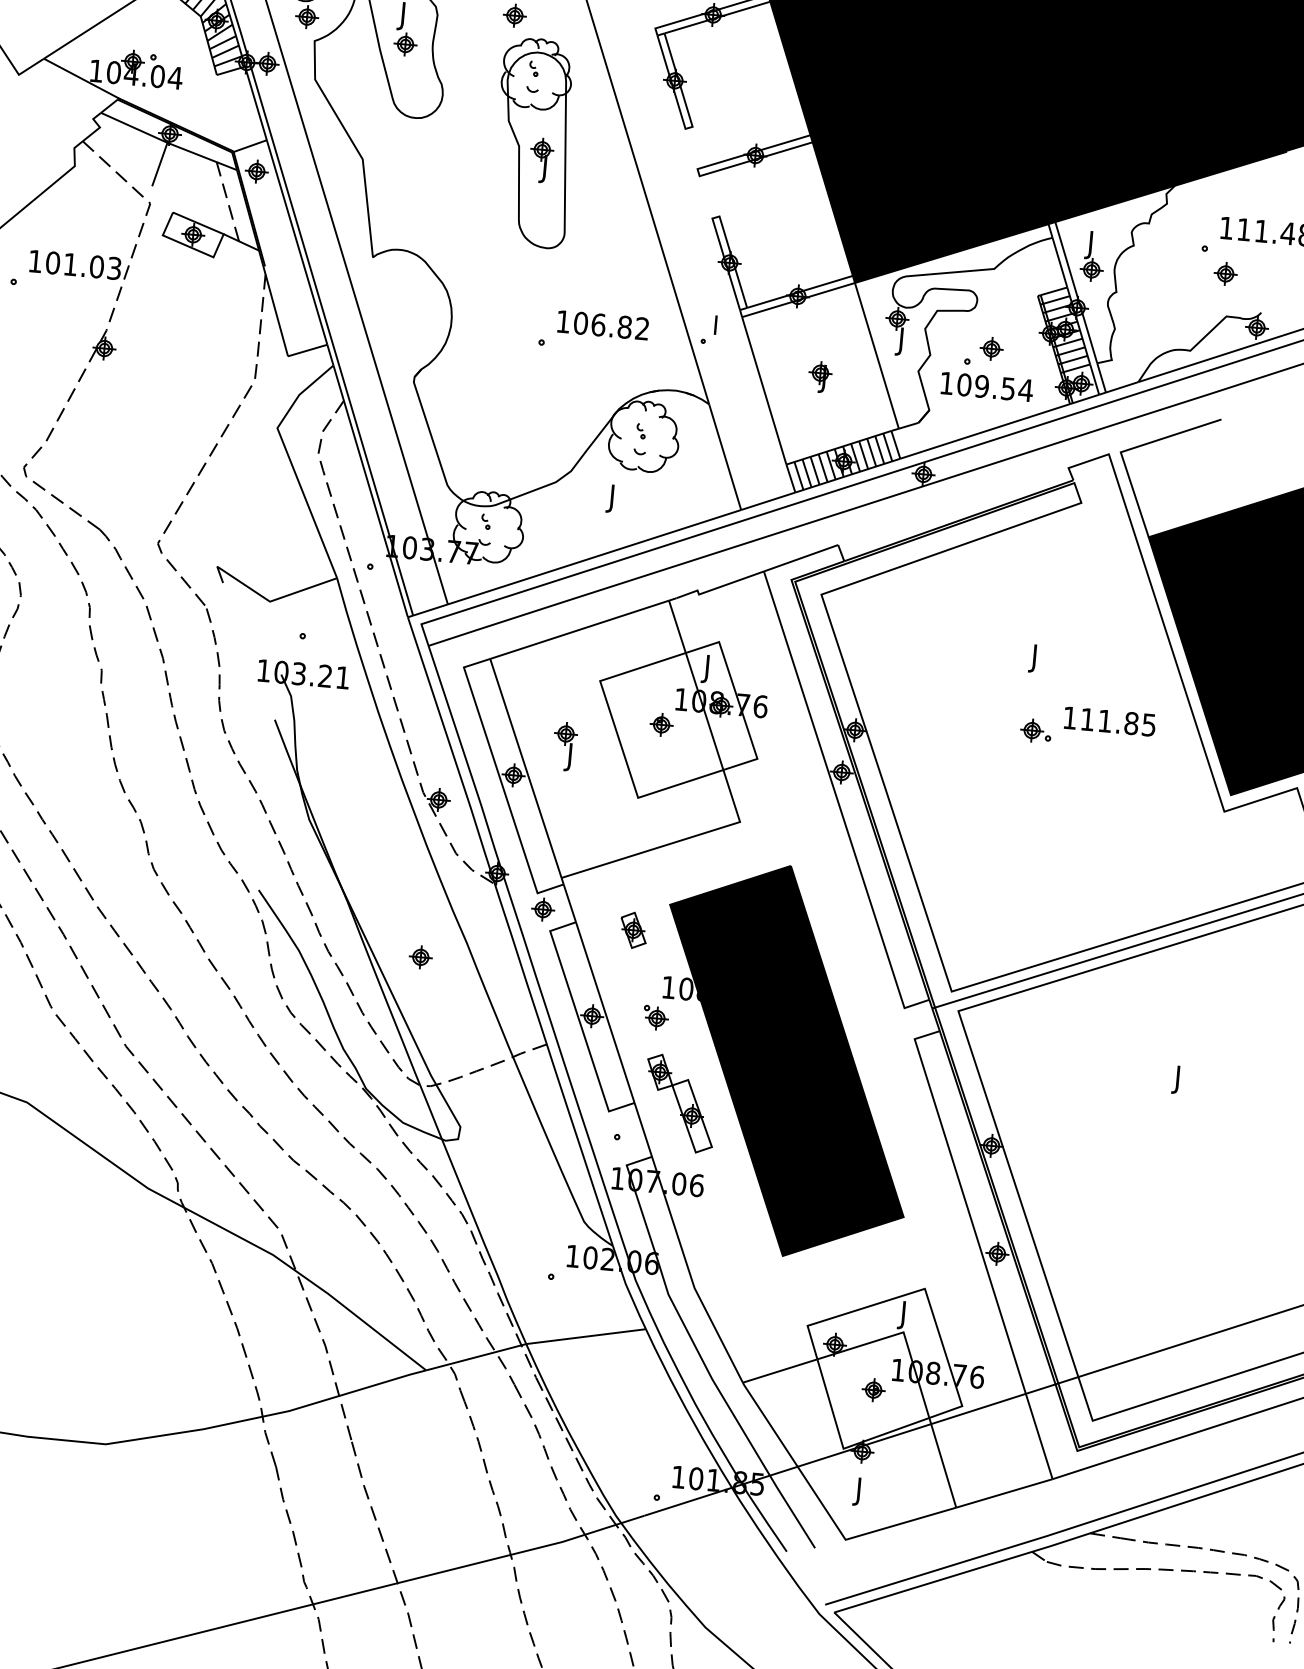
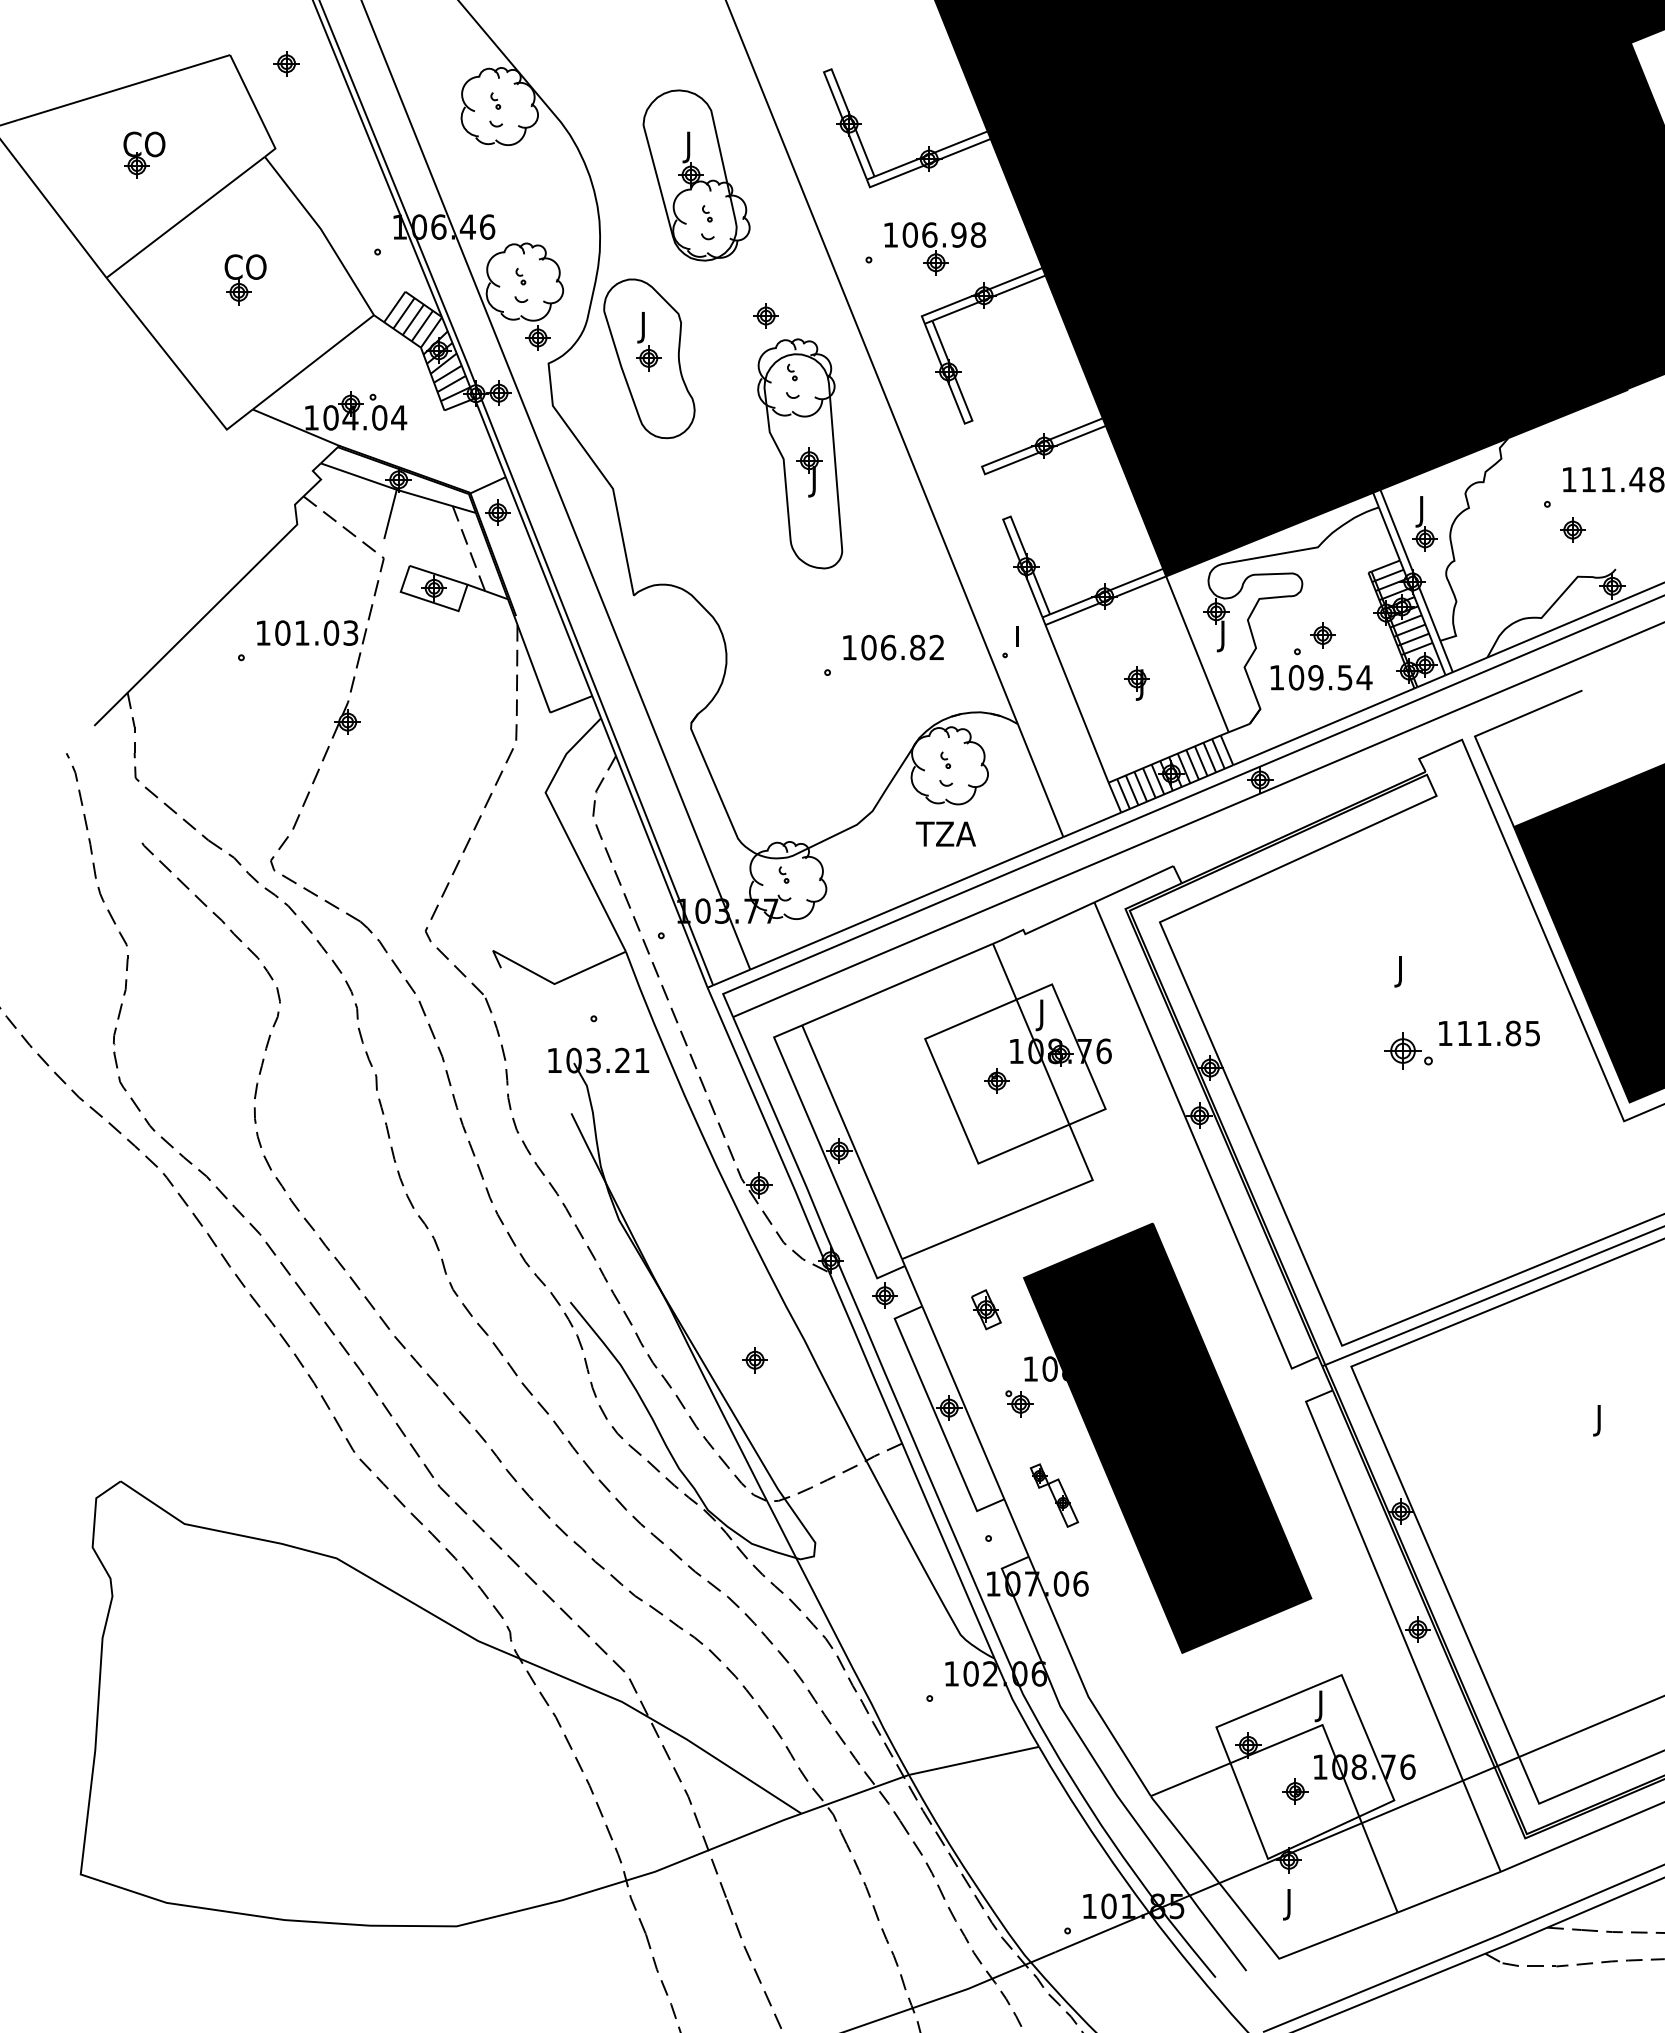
text: (633, 500) -> (944, 837), J -> TZA
part: (1036, 730) -> (1409, 1050), size x1.4
part: (564, 746) -> (892, 1114), removed
part: (680, 1103) -> (1054, 1495), size x0.6

